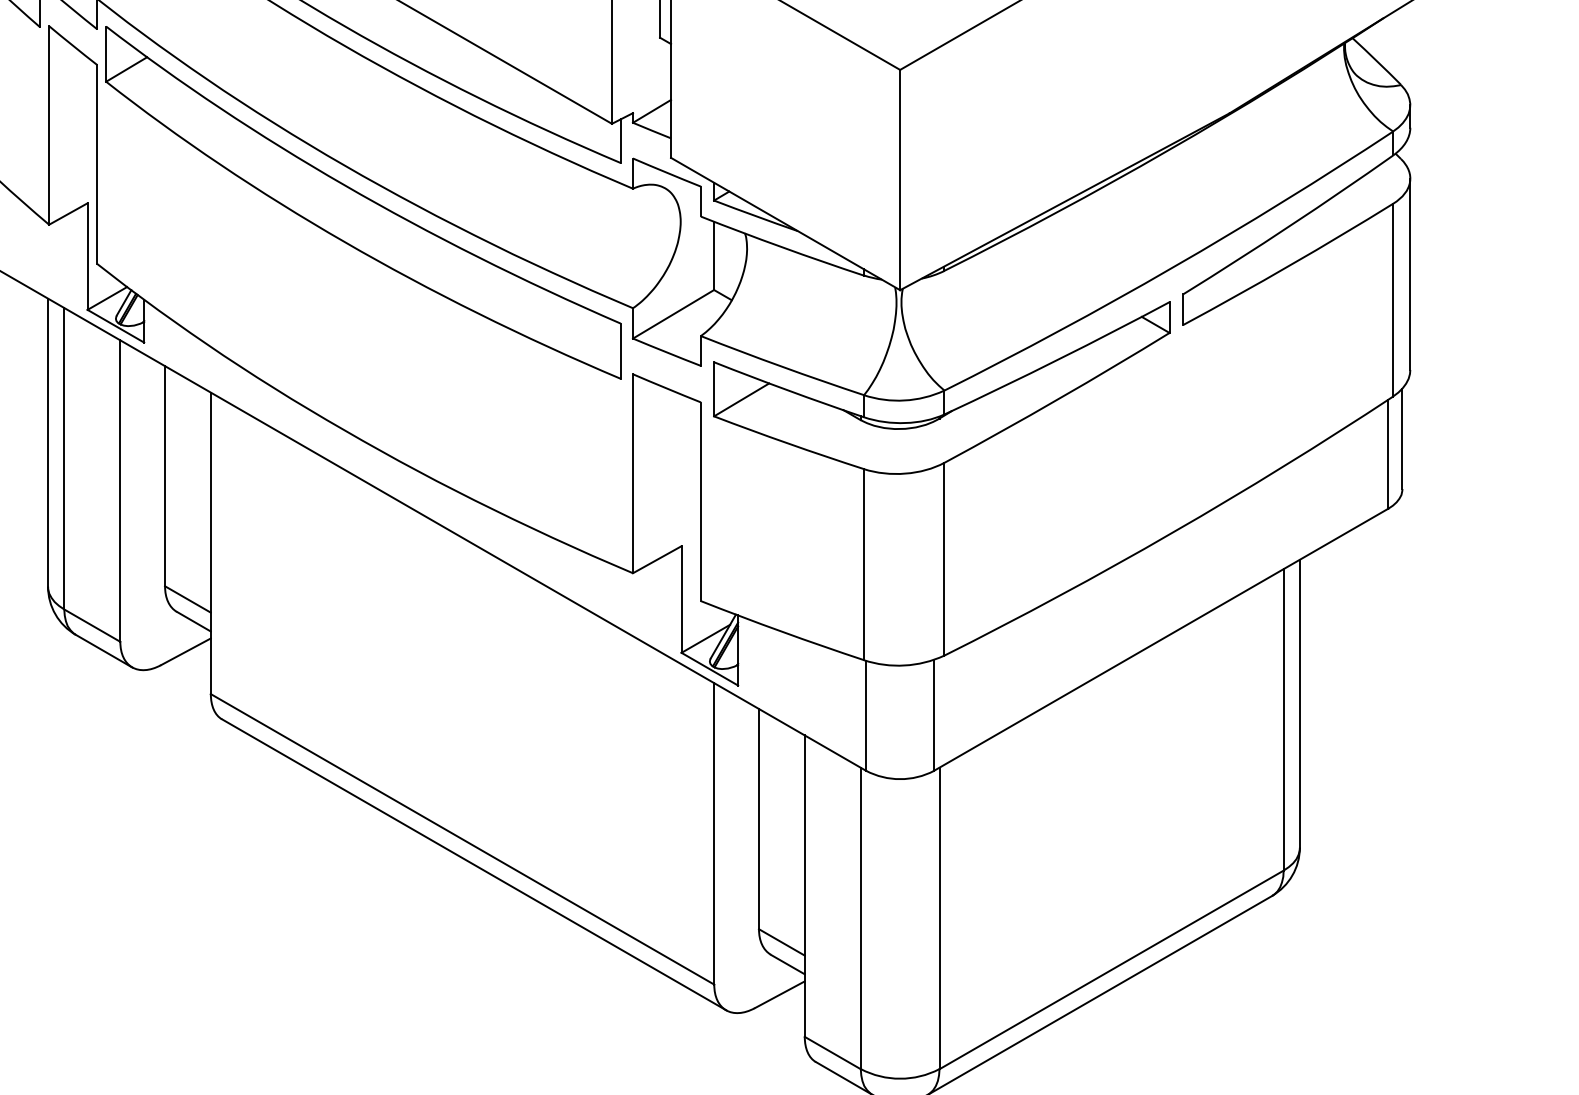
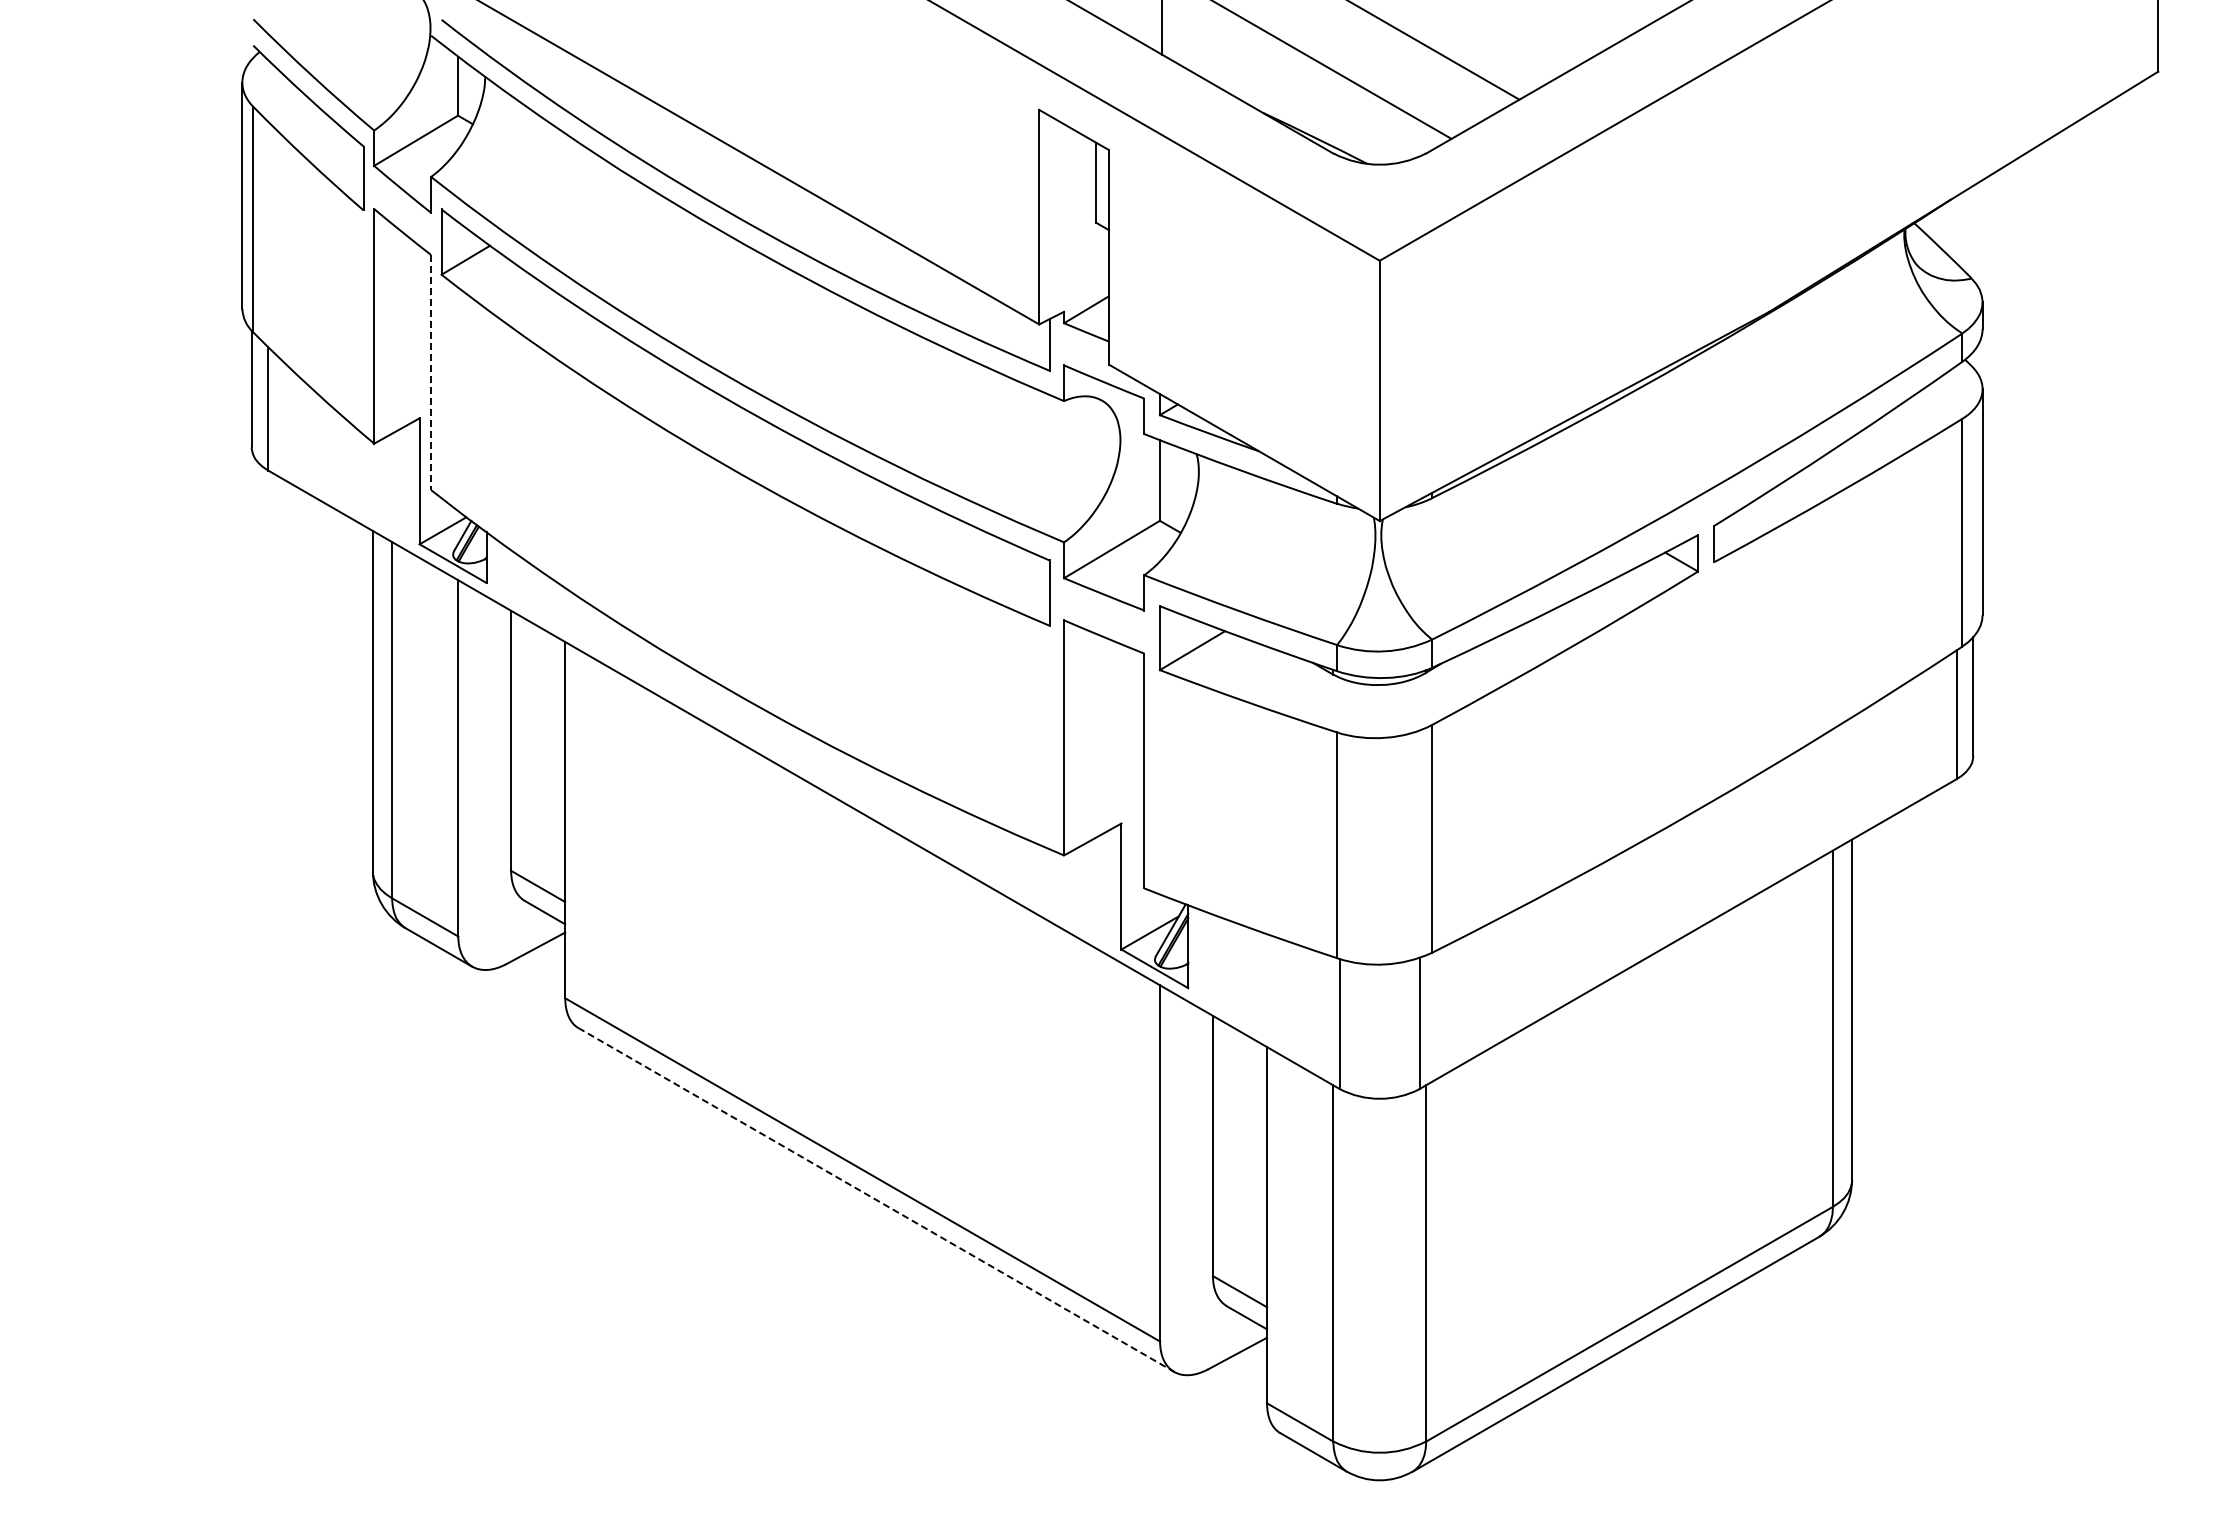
line: (97, 164) -> (431, 372), solid -> dashed
line: (474, 865) -> (876, 1200), solid -> dashed

